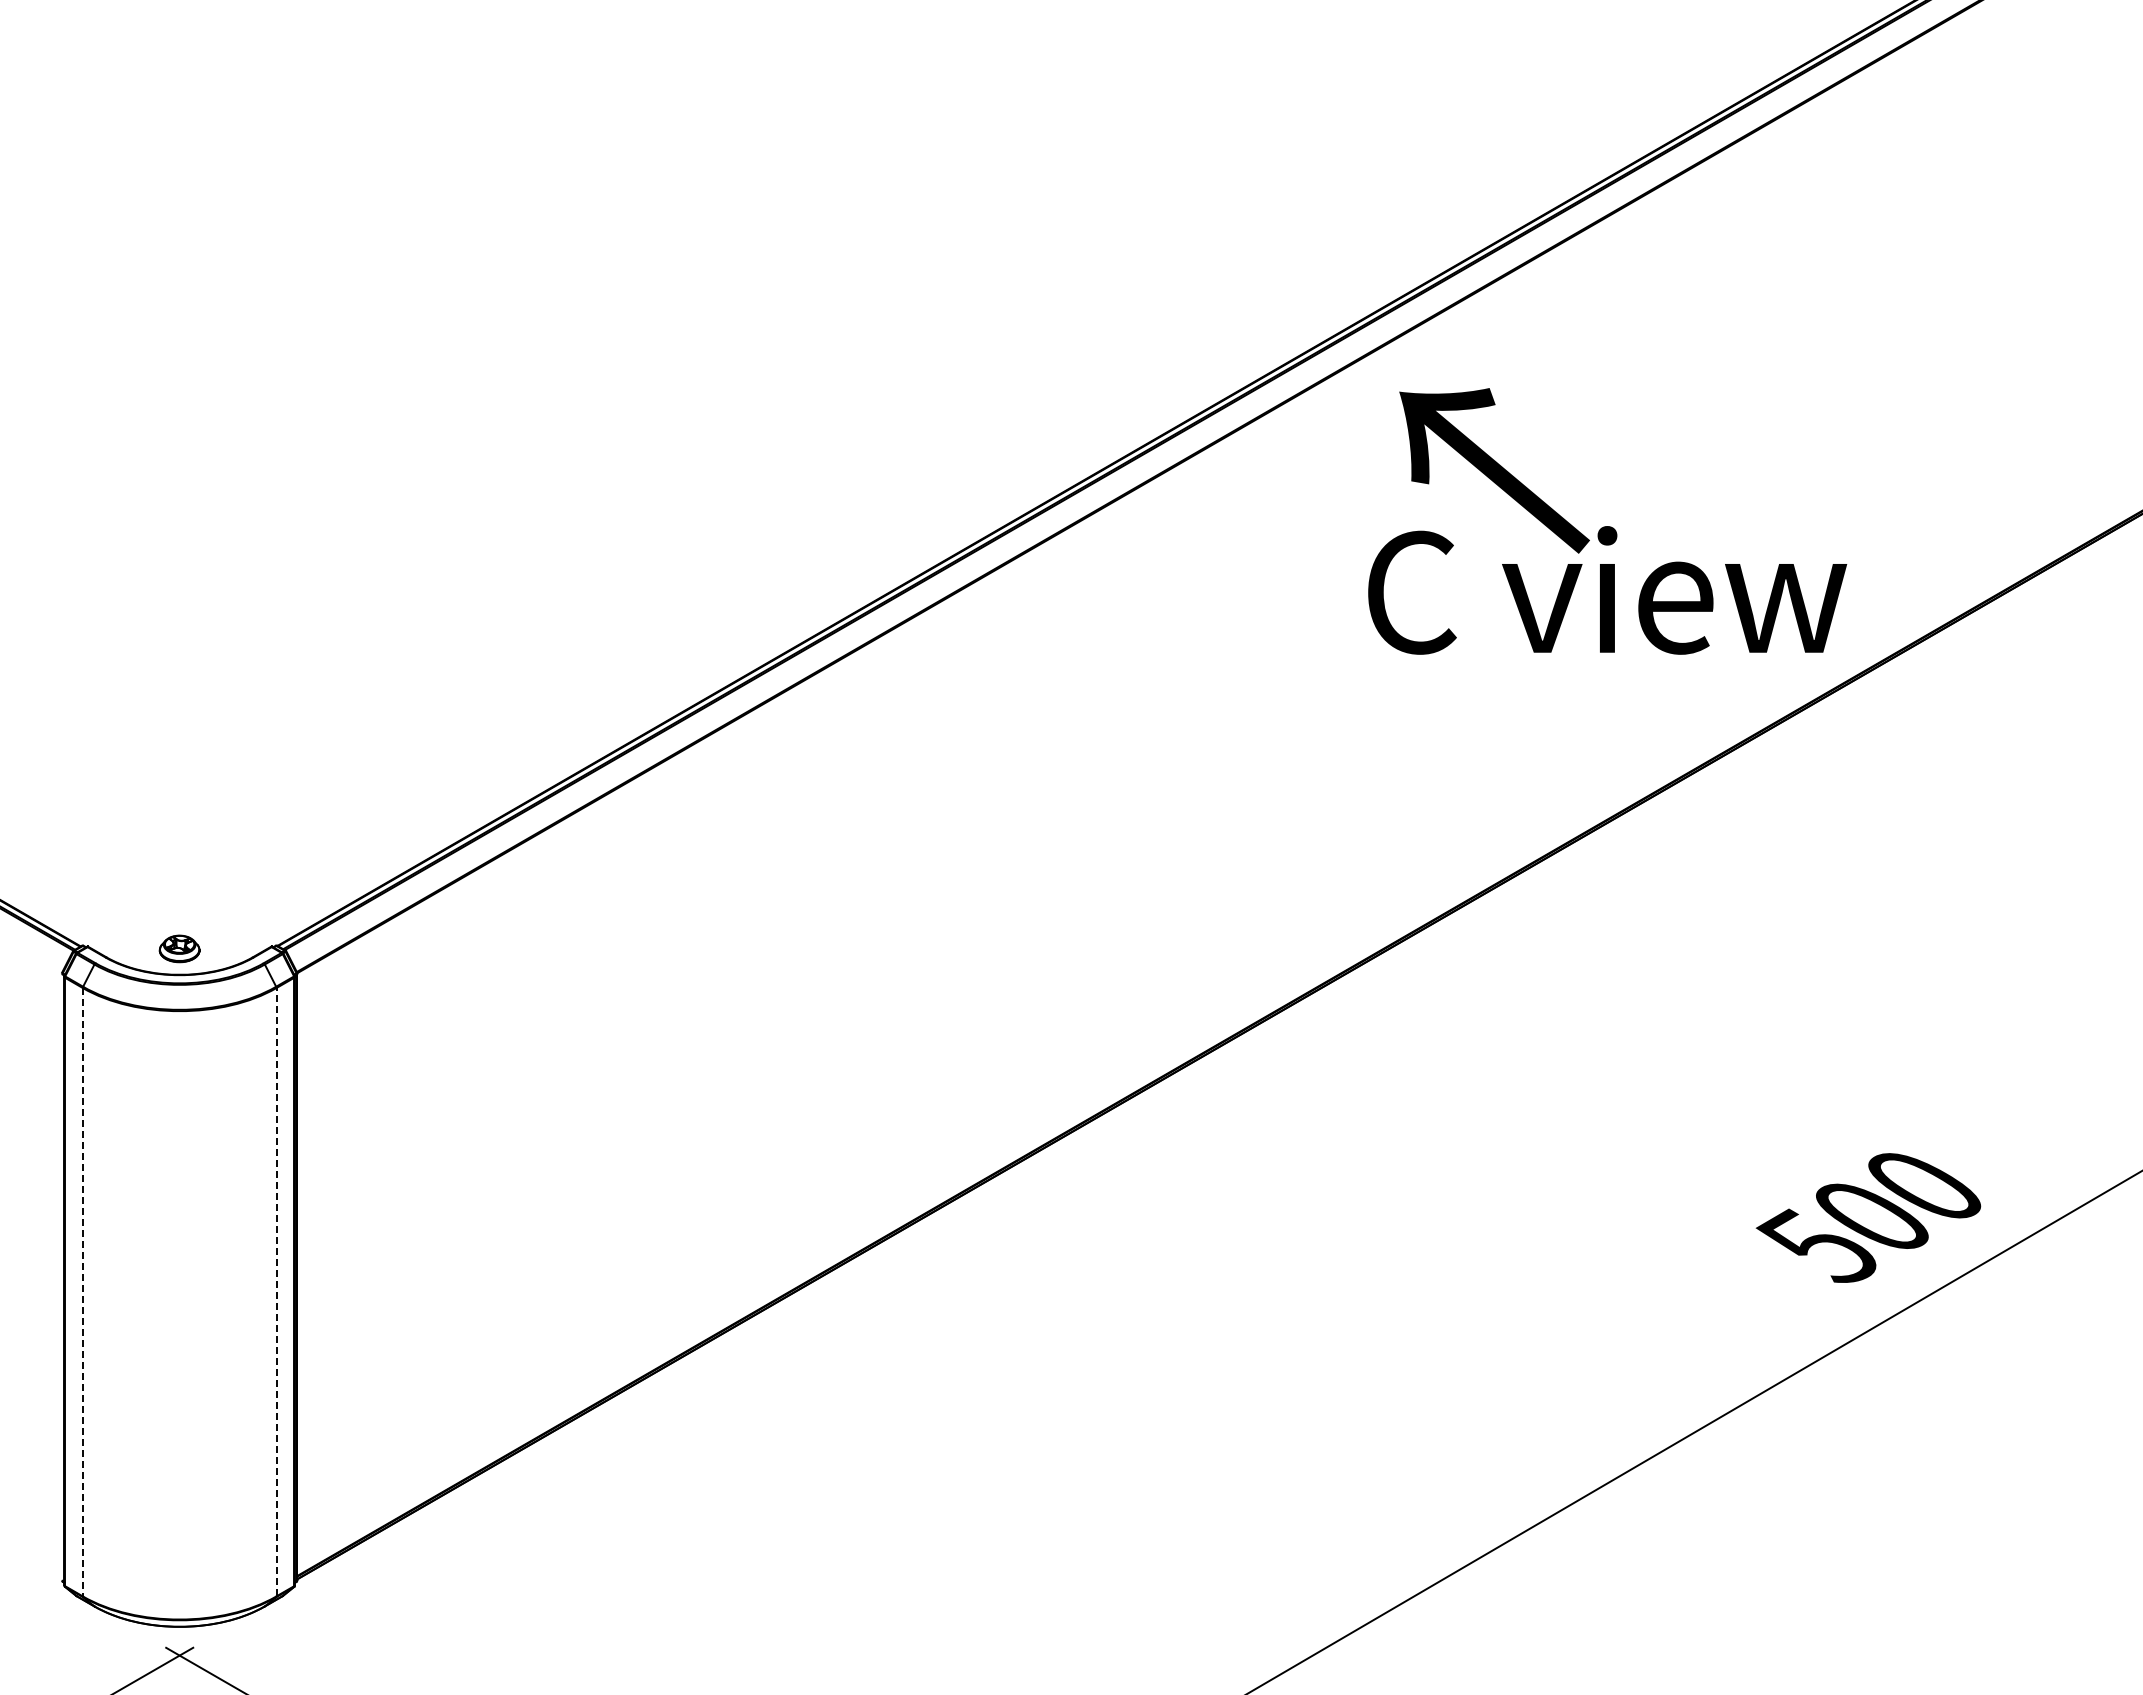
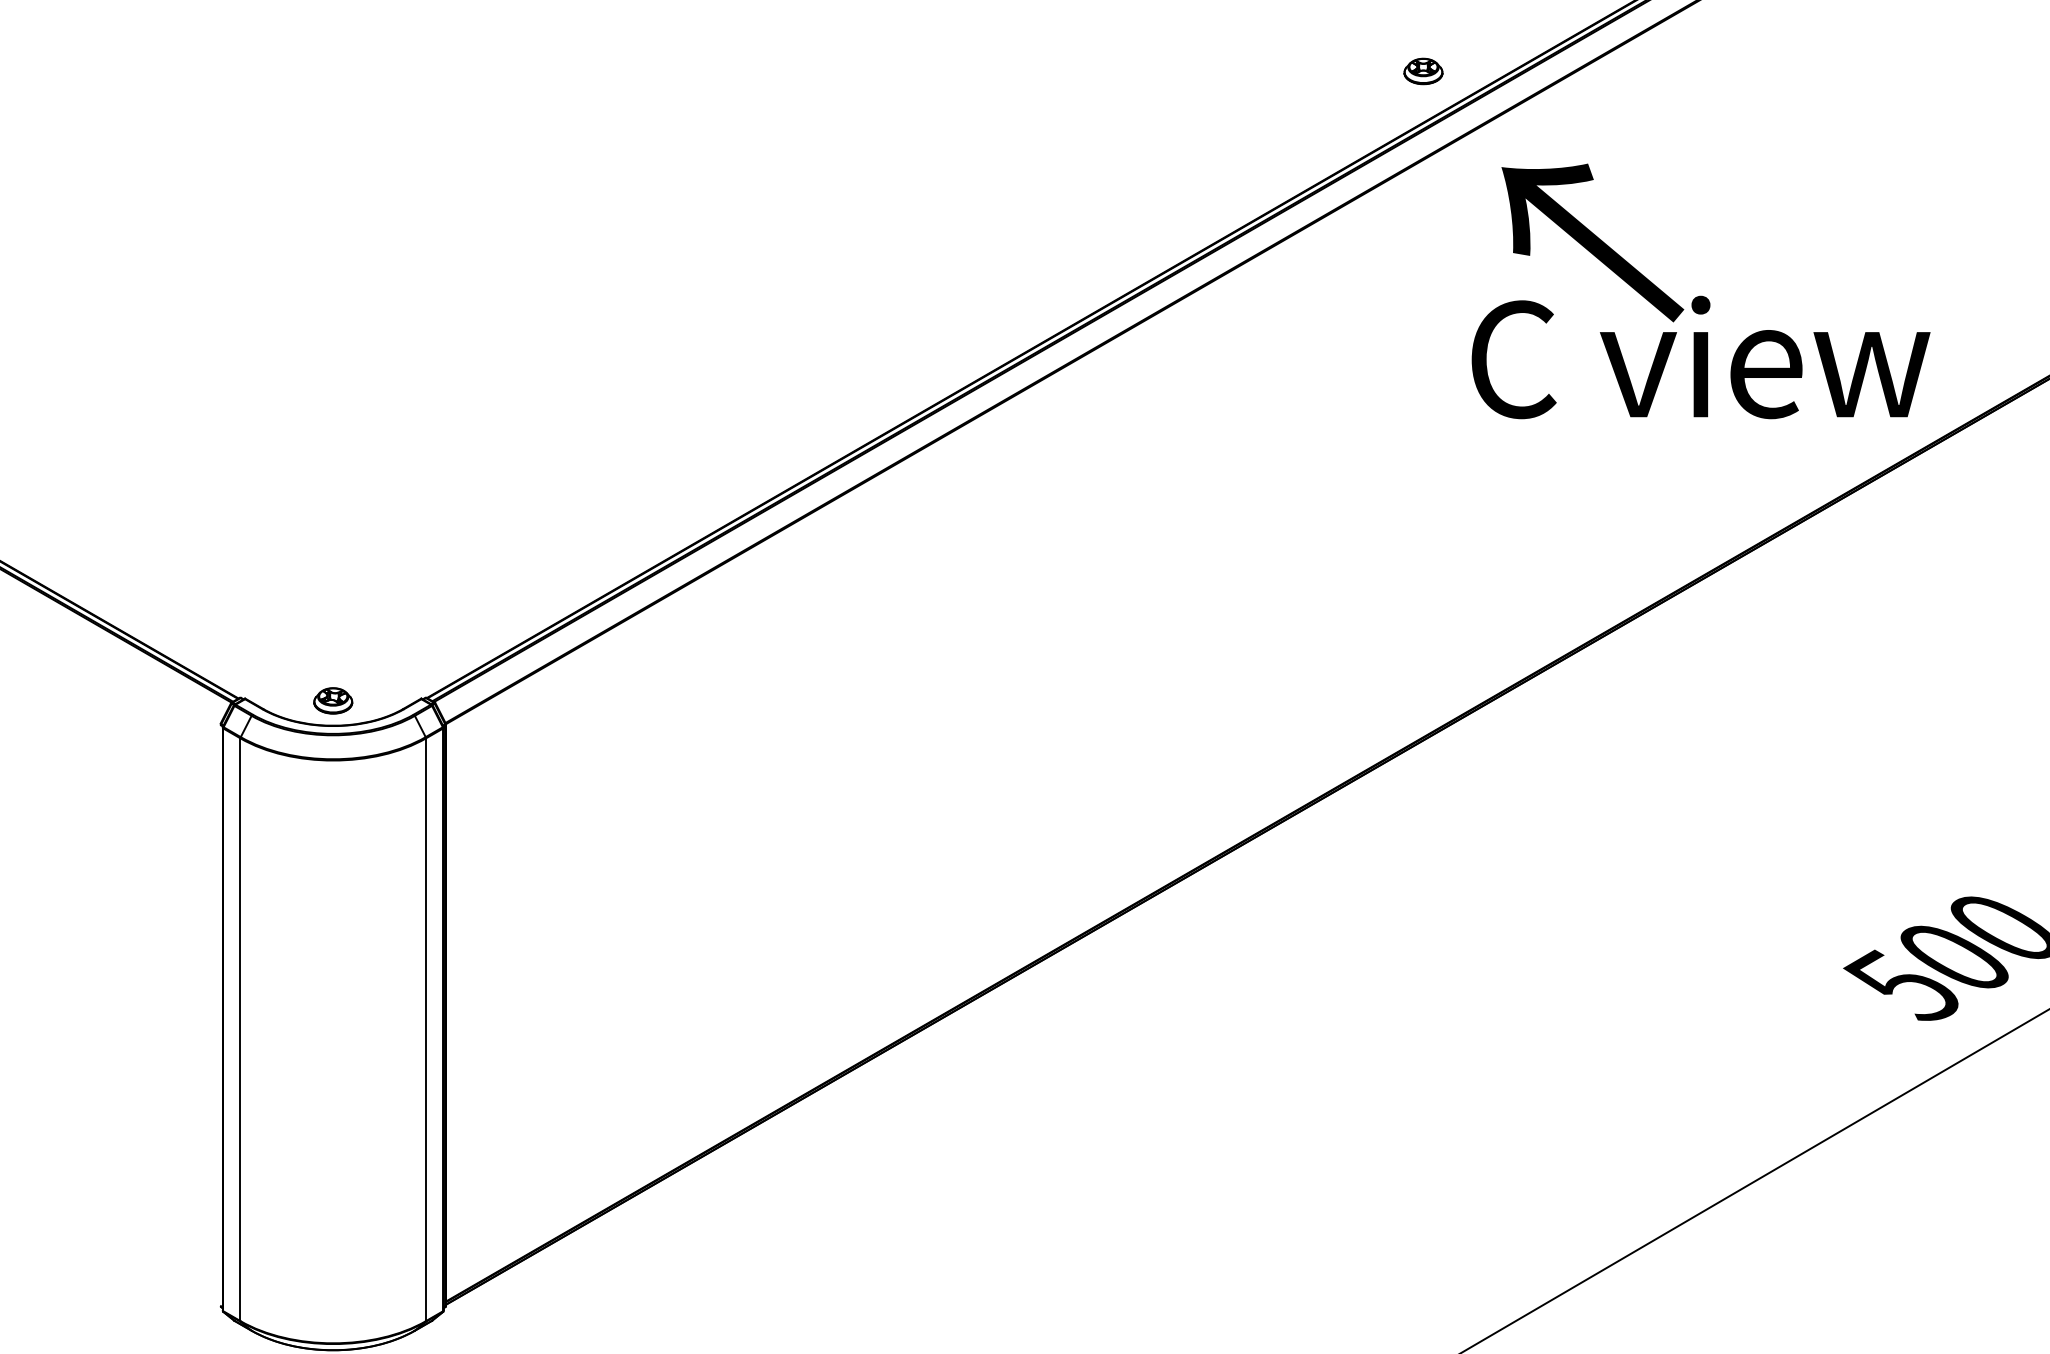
part: (1317, 291) -> (1423, 71), added
line: (276, 1291) -> (426, 1029), dashed -> solid
line: (82, 1292) -> (240, 1030), dashed -> solid

